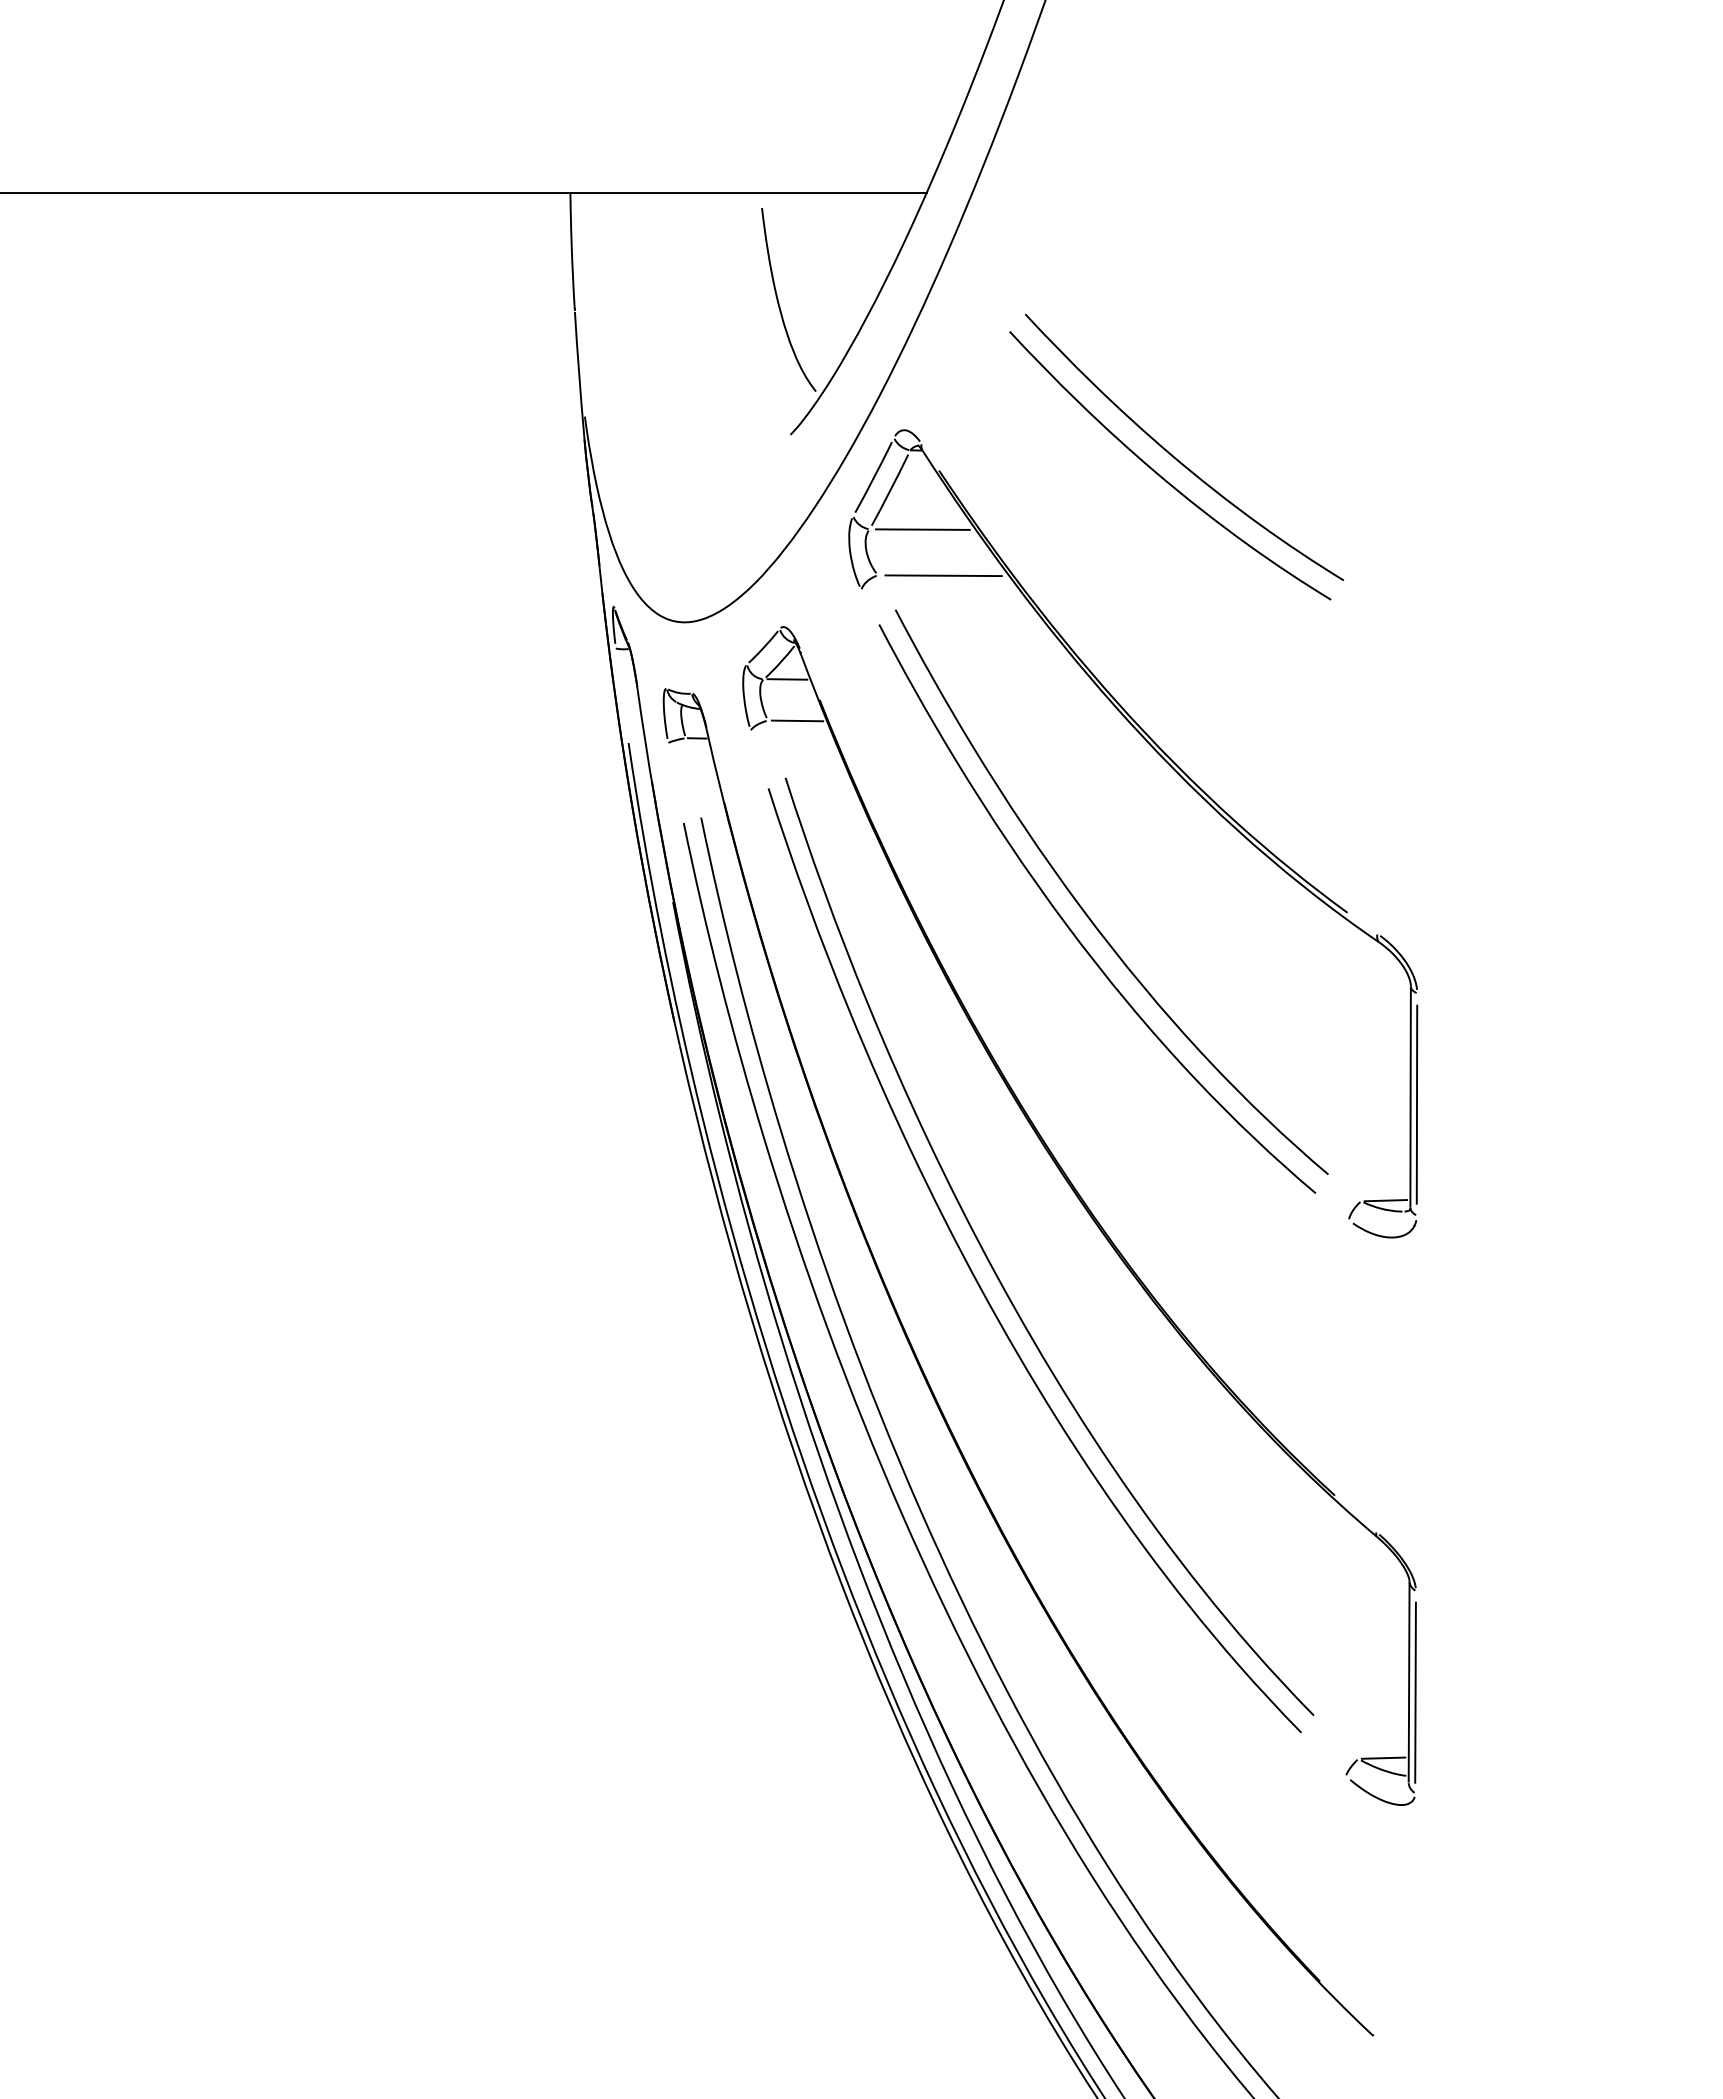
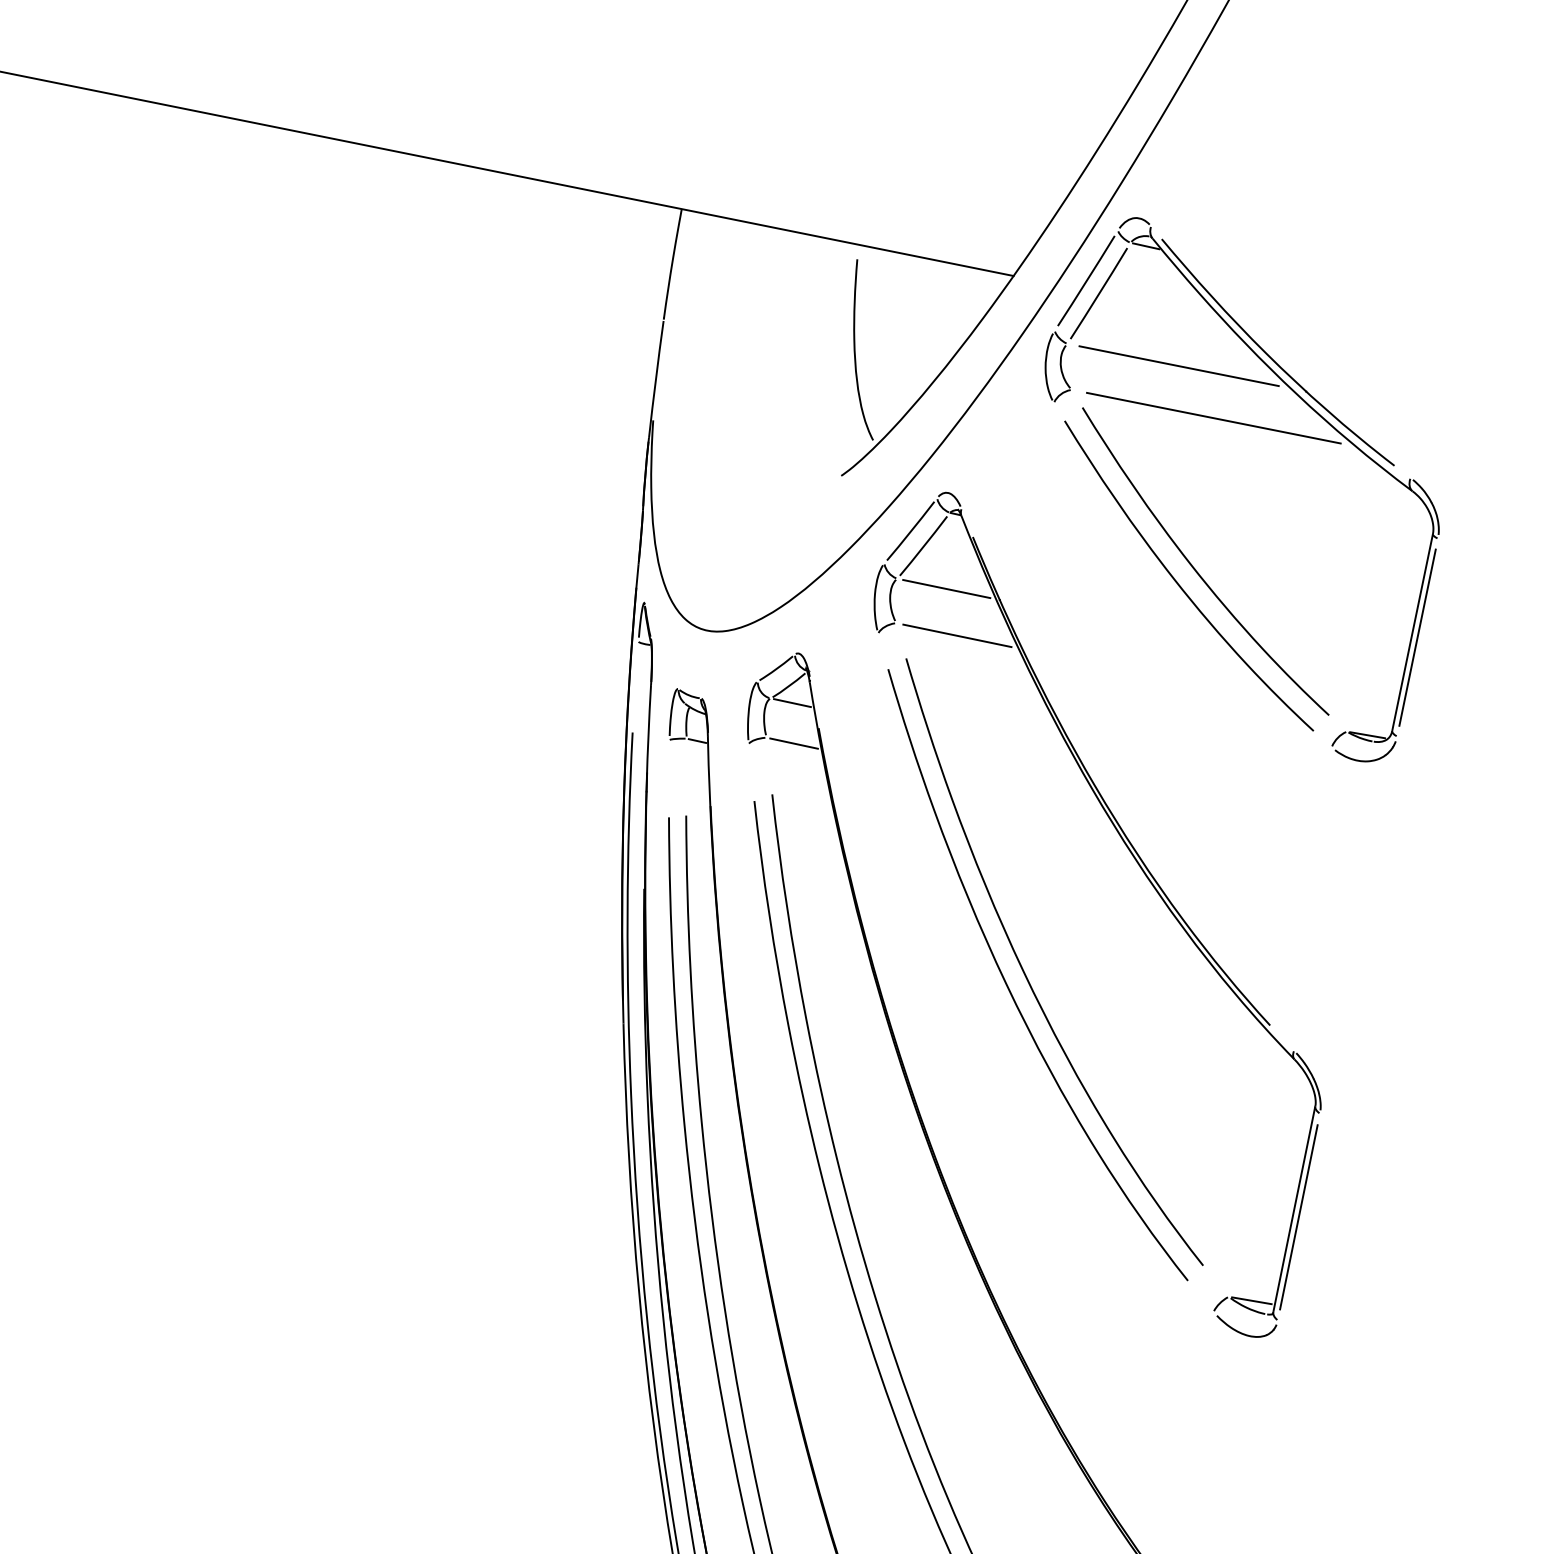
part: (1198, 298) -> (1246, 425), added

